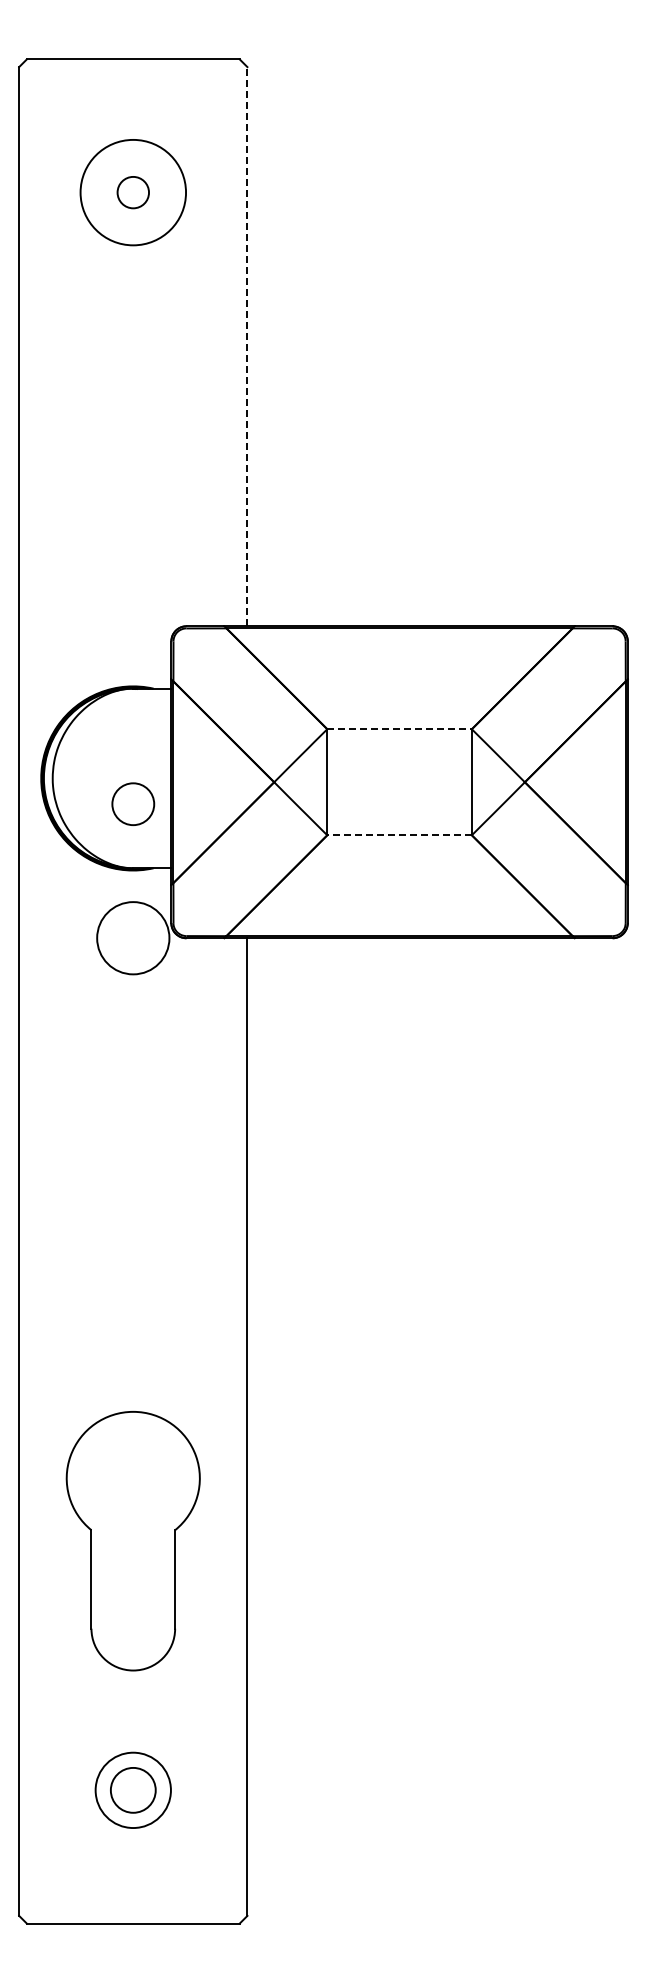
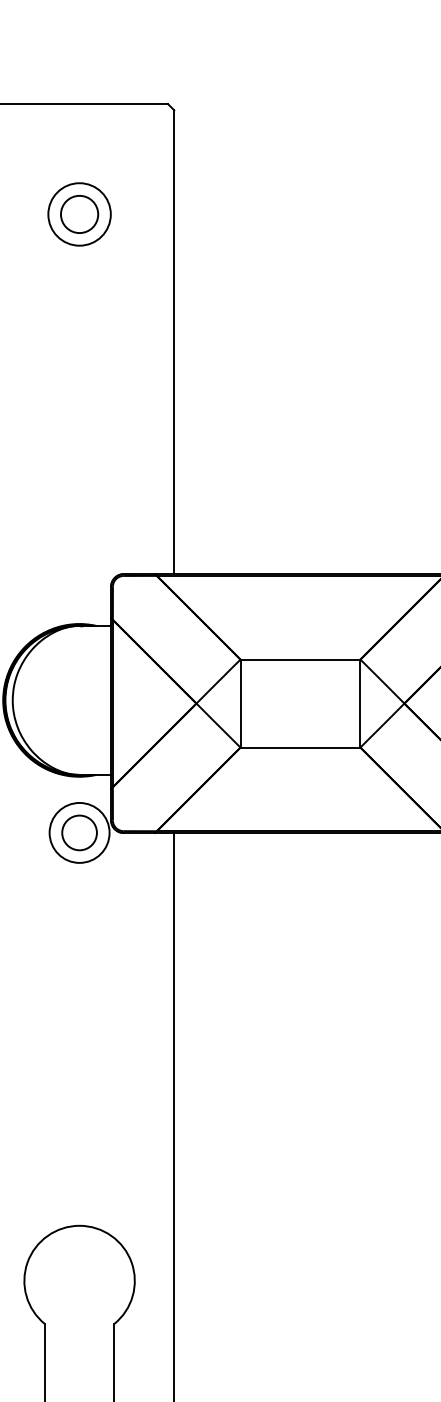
circle: (132, 192) -> (78, 214), size x0.71
circle: (132, 192) -> (78, 214), size x1.43
line: (247, 346) -> (174, 342), dashed -> solid
line: (400, 729) -> (301, 659), dashed -> solid
circle: (133, 803) -> (79, 832), moved
line: (399, 835) -> (300, 747), dashed -> solid

